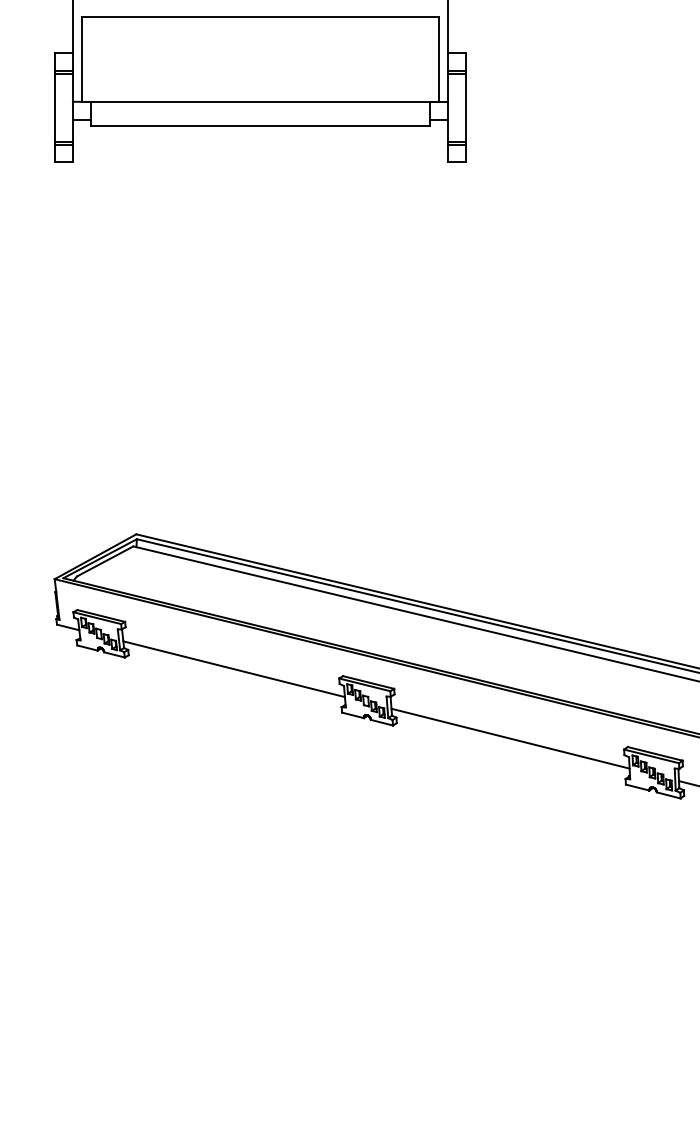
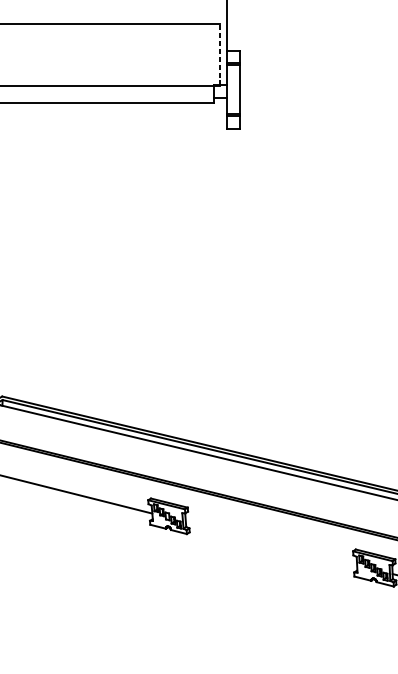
line: (439, 58) -> (220, 54), solid -> dashed
line: (510, 738) -> (271, 543), removed

